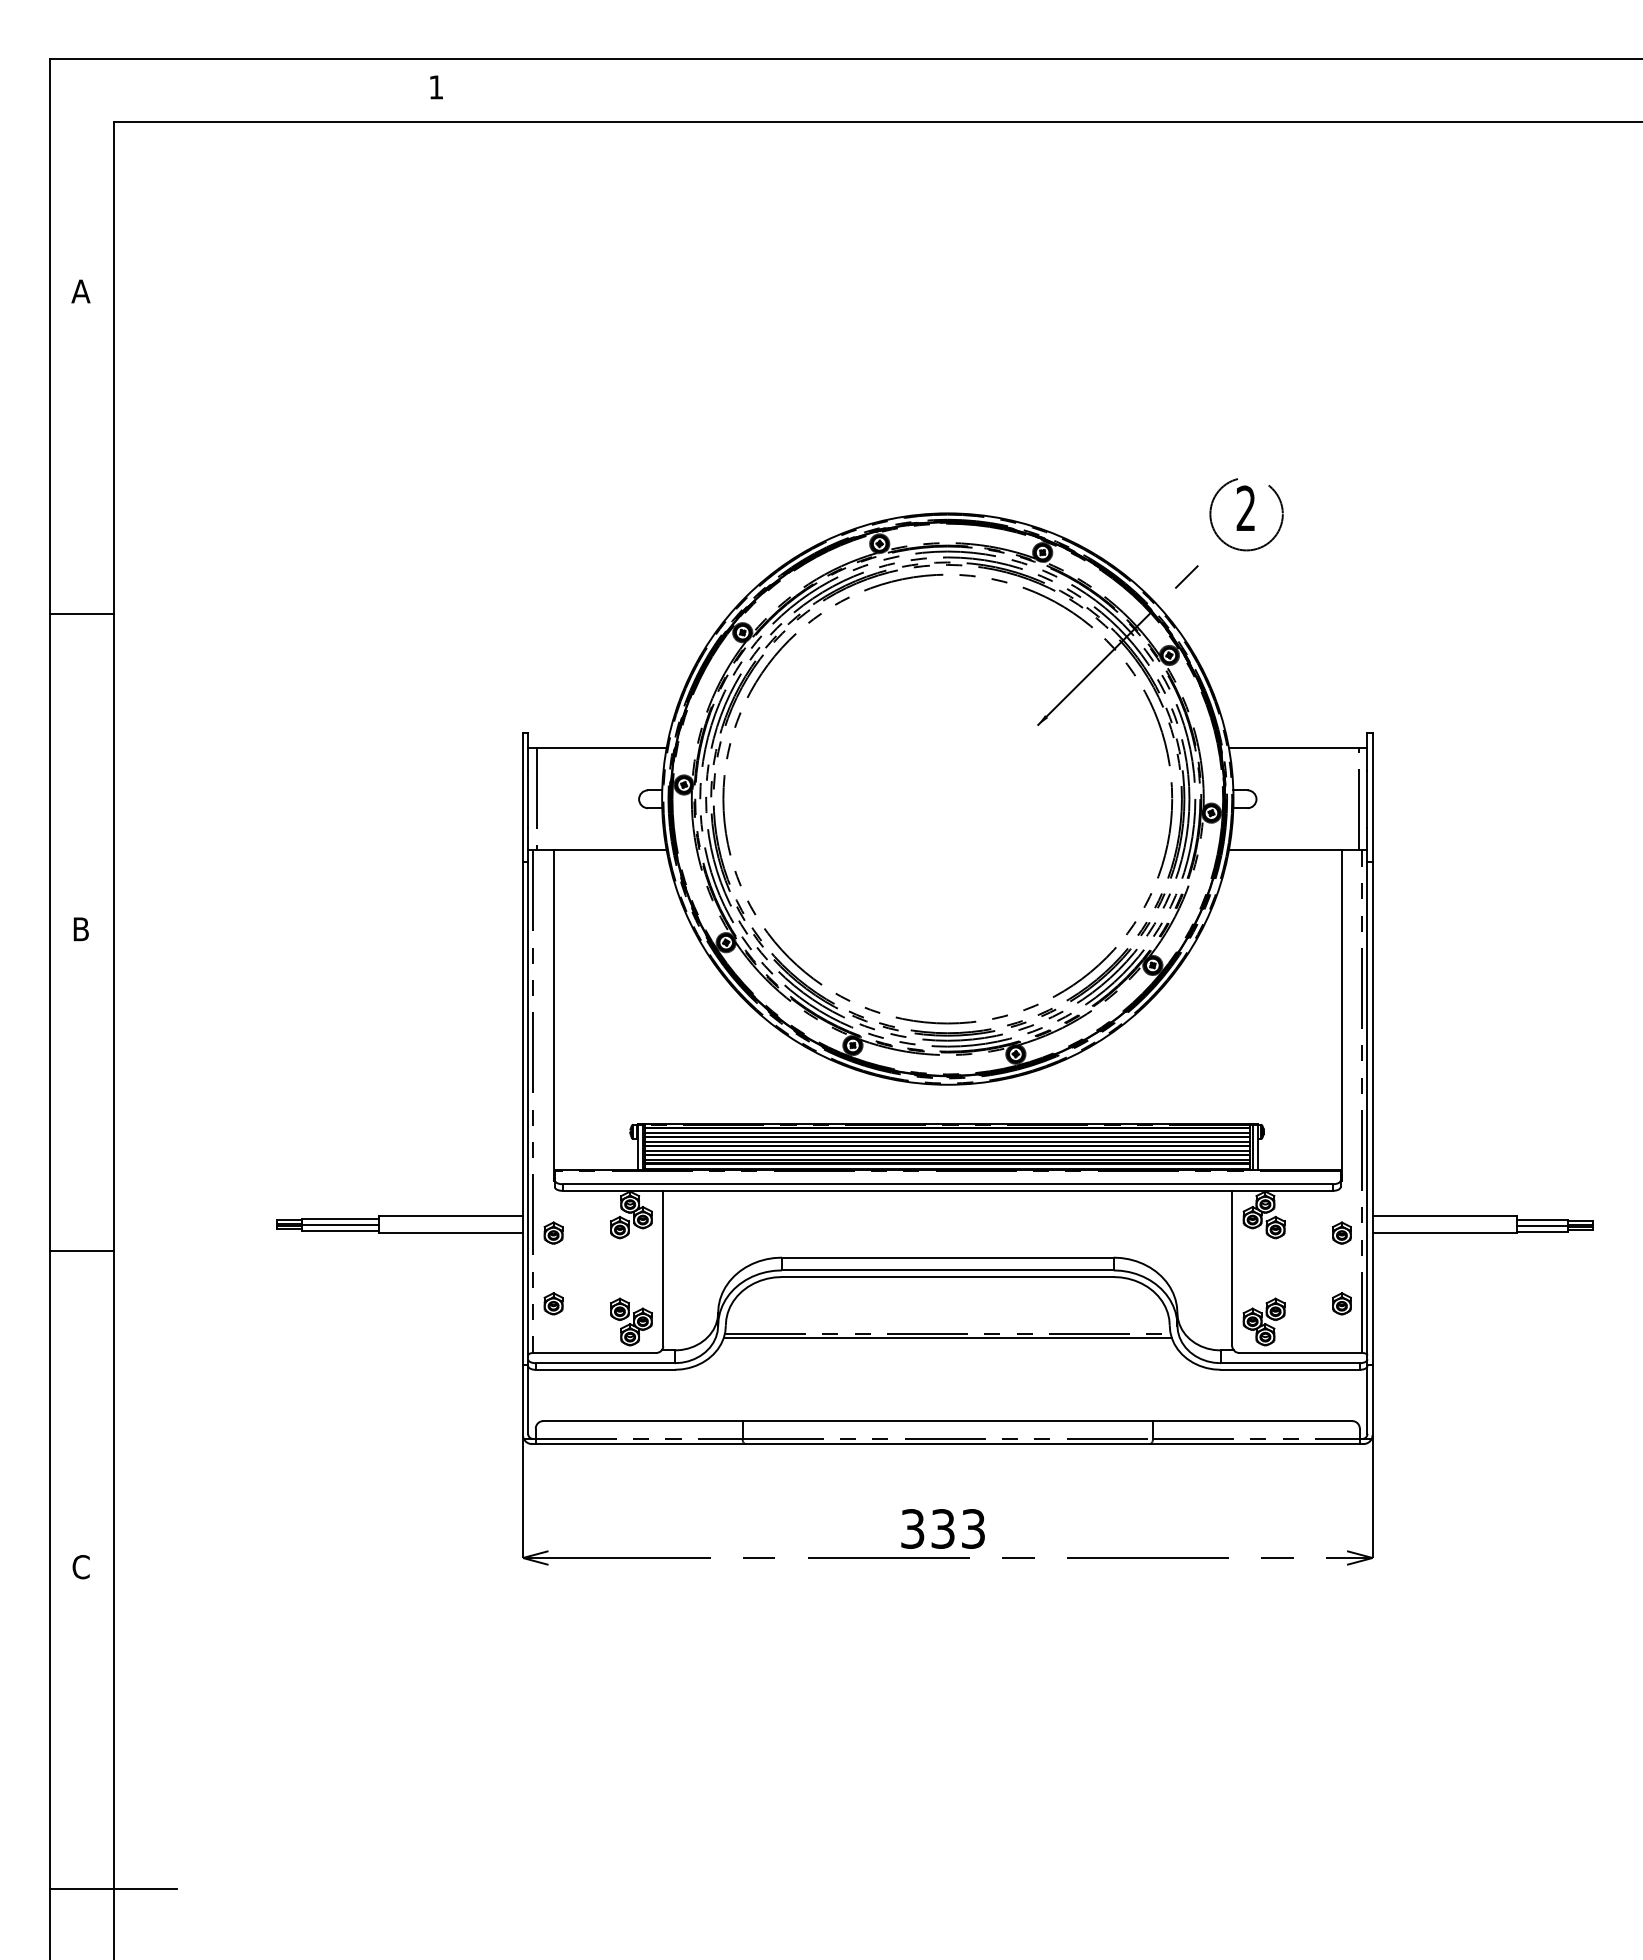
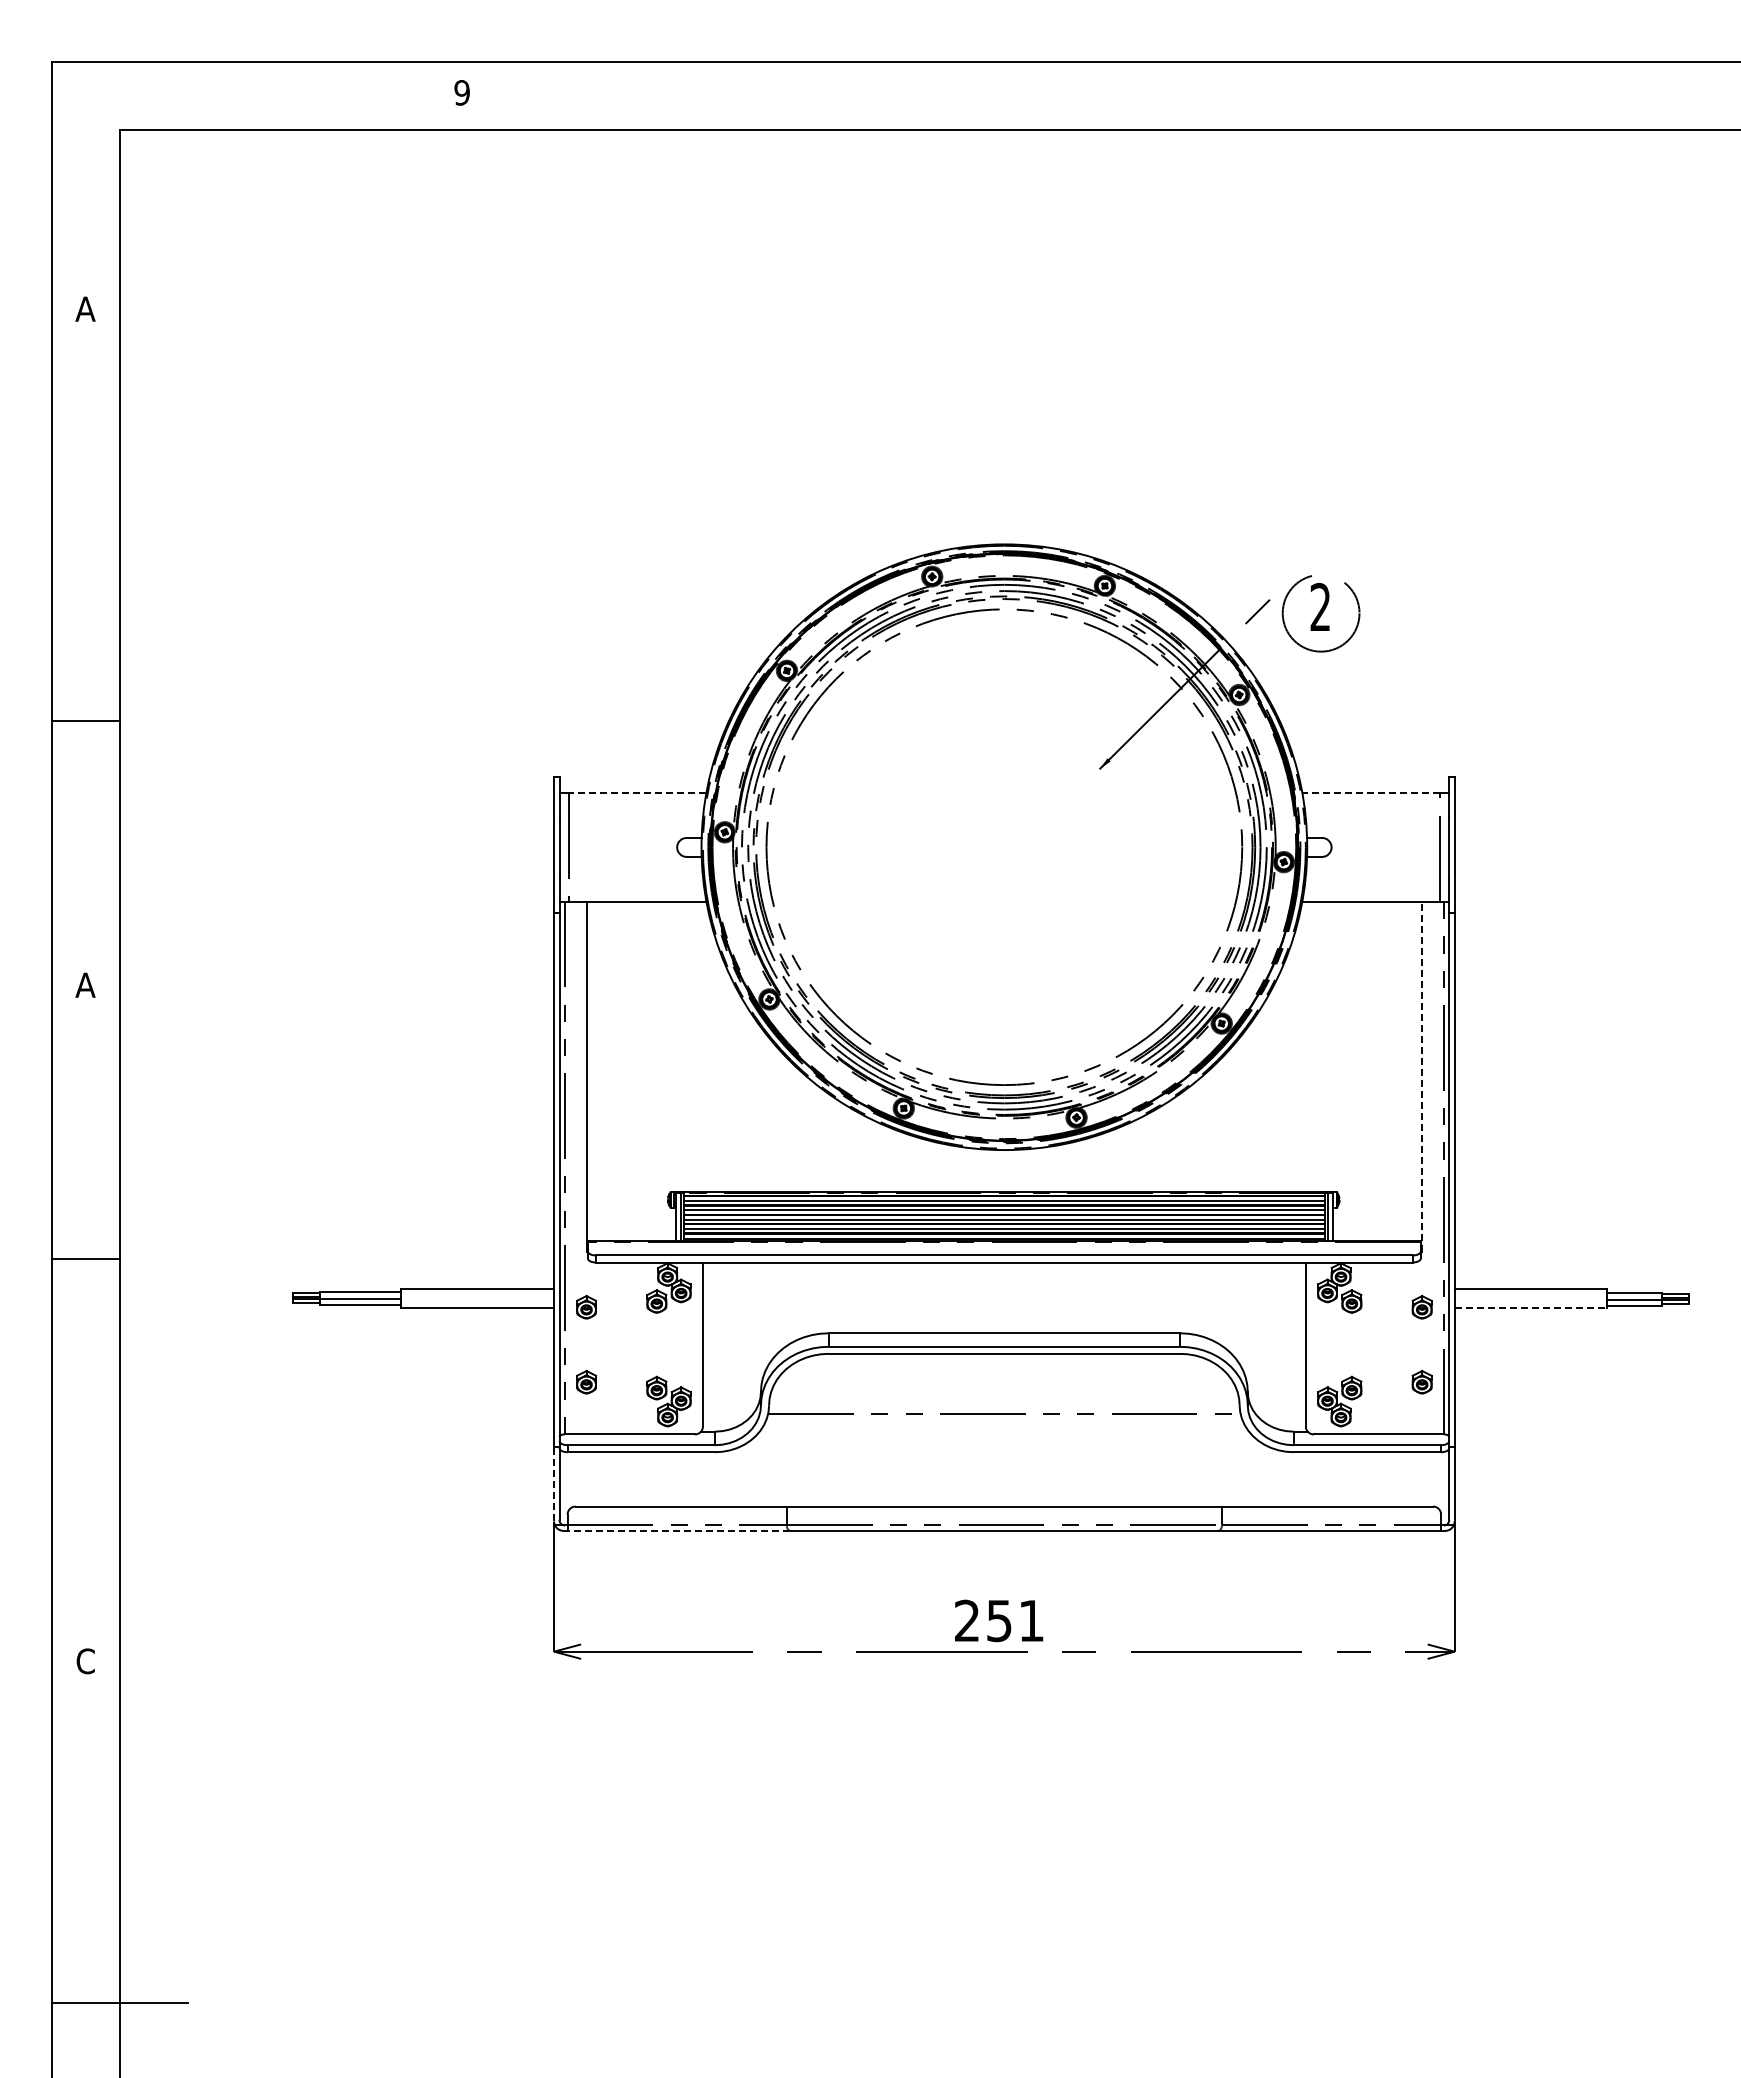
text: (435, 87) -> (461, 92), 1 -> 9
part: (1246, 514) -> (1320, 613), moved
line: (81, 613) -> (86, 720), moved
line: (601, 748) -> (637, 793), solid -> dashed
line: (1294, 748) -> (1371, 793), solid -> dashed
text: (80, 928) -> (85, 984), B -> A
line: (1342, 1015) -> (1422, 1076), solid -> dashed
line: (1445, 1233) -> (1531, 1307), solid -> dashed
line: (81, 1251) -> (86, 1258), moved
line: (946, 1338) -> (1003, 1418), removed
line: (523, 1399) -> (554, 1483), solid -> dashed
line: (640, 1443) -> (678, 1530), solid -> dashed
text: (943, 1528) -> (999, 1620), 333 -> 251

